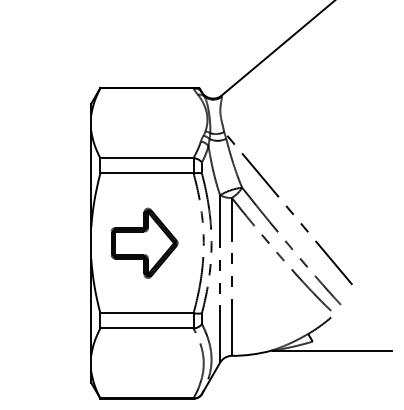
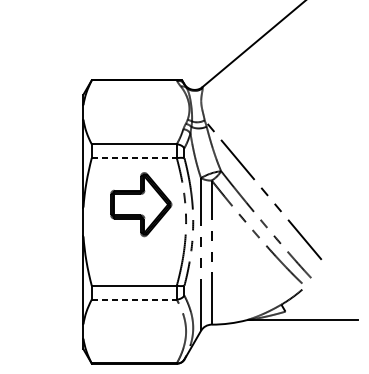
line: (146, 173) -> (133, 158), solid -> dashed
part: (144, 242) -> (141, 203), moved
line: (146, 328) -> (133, 299), solid -> dashed

